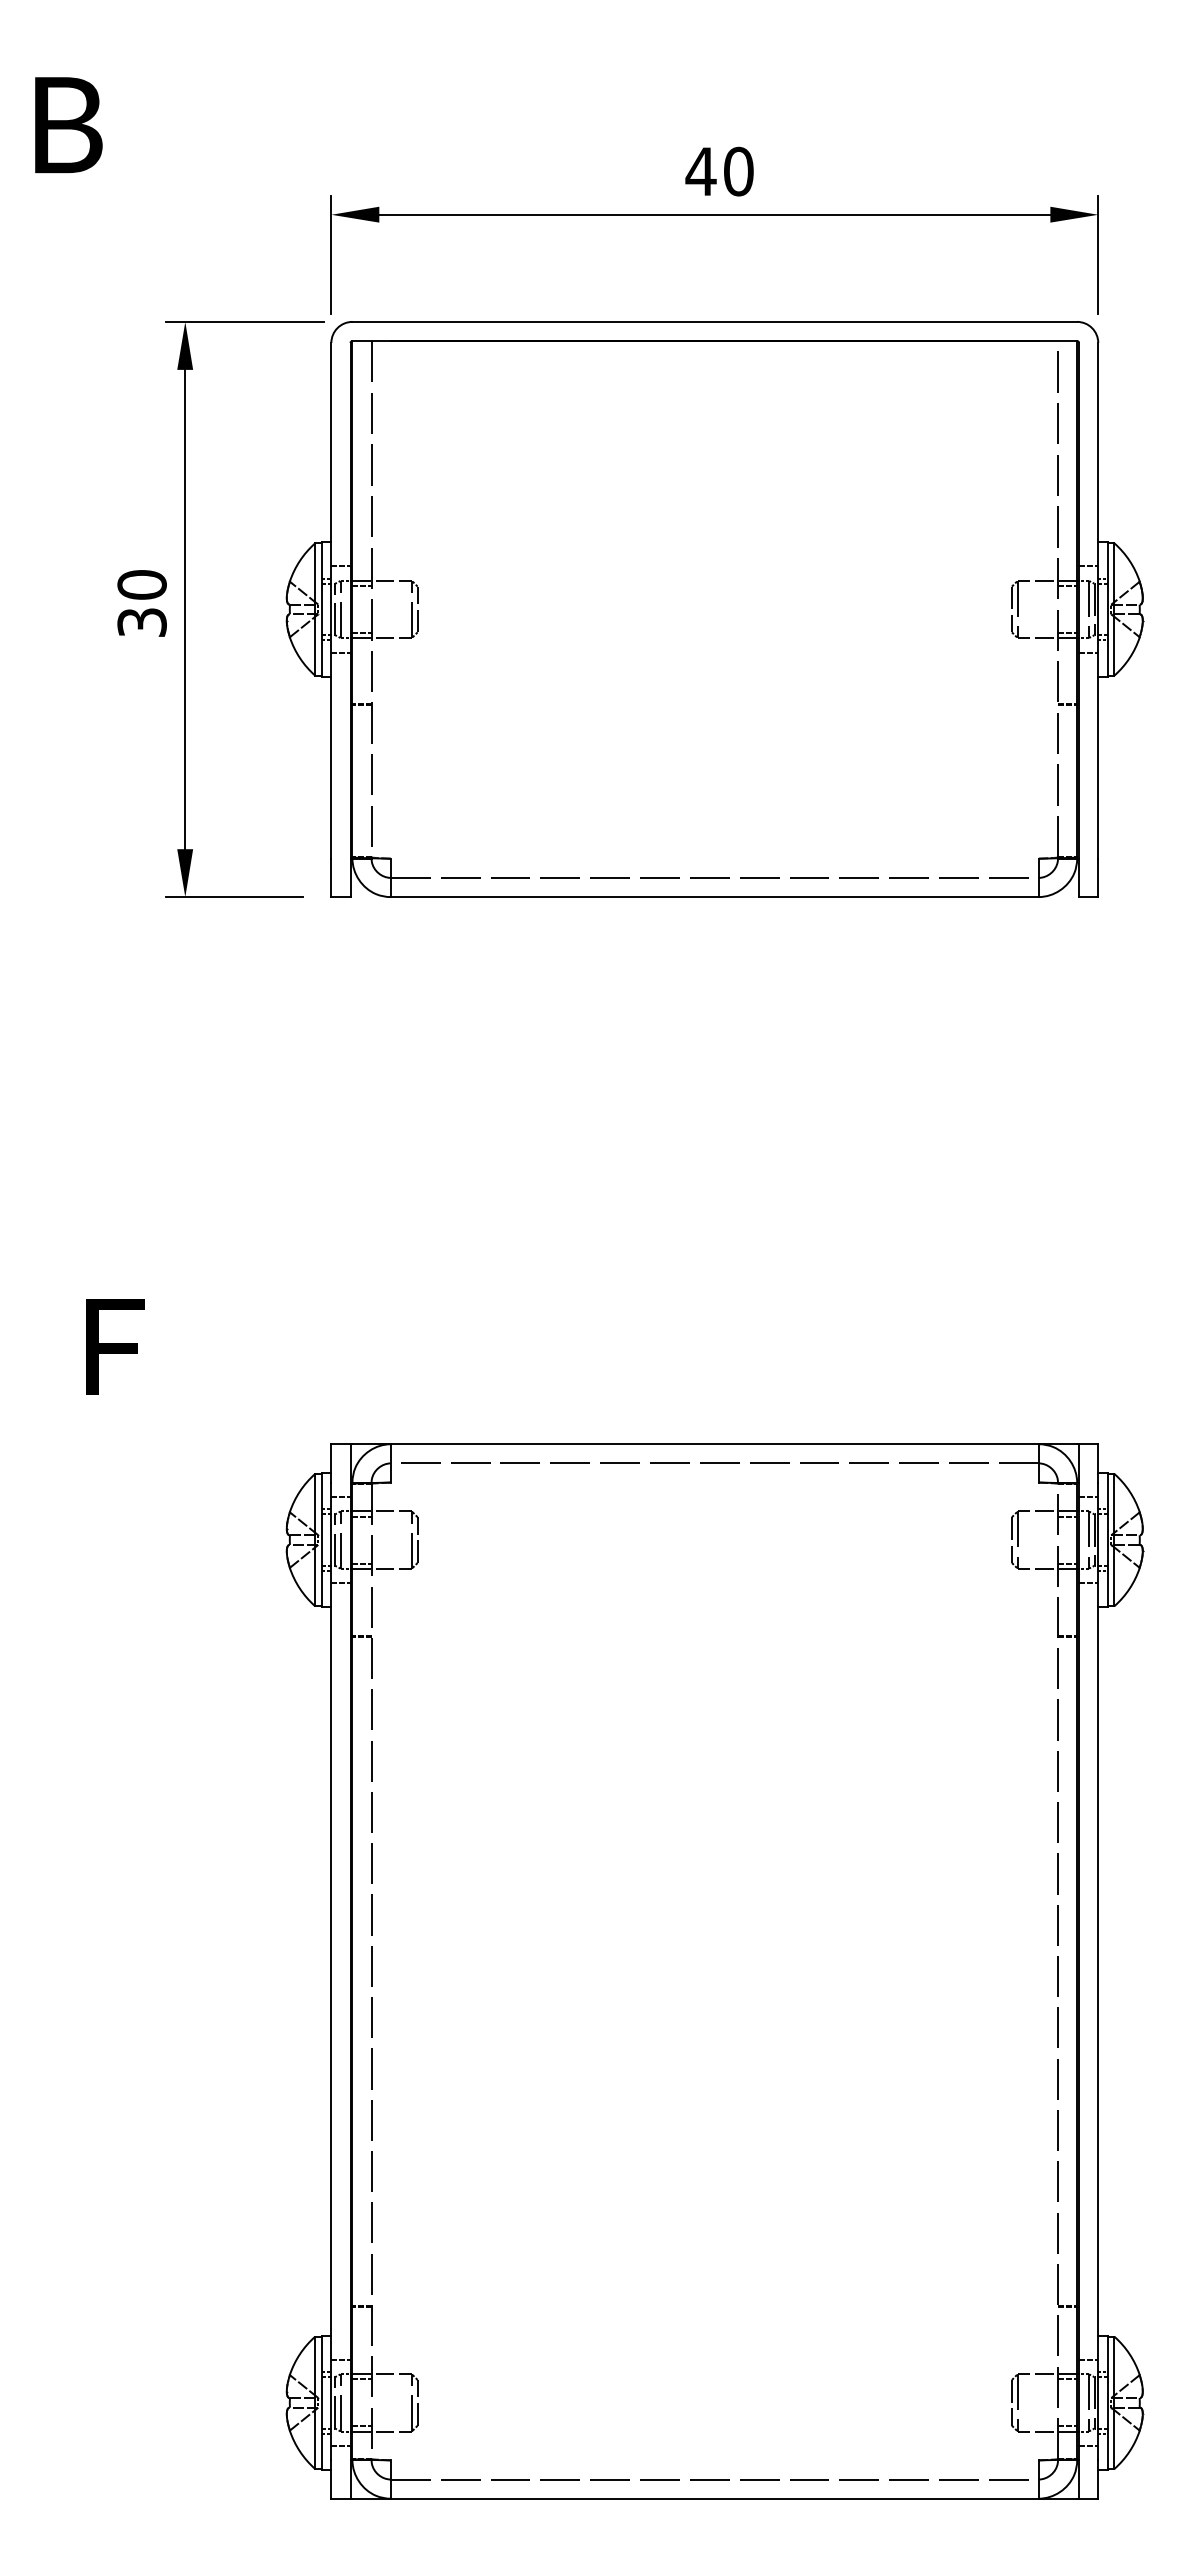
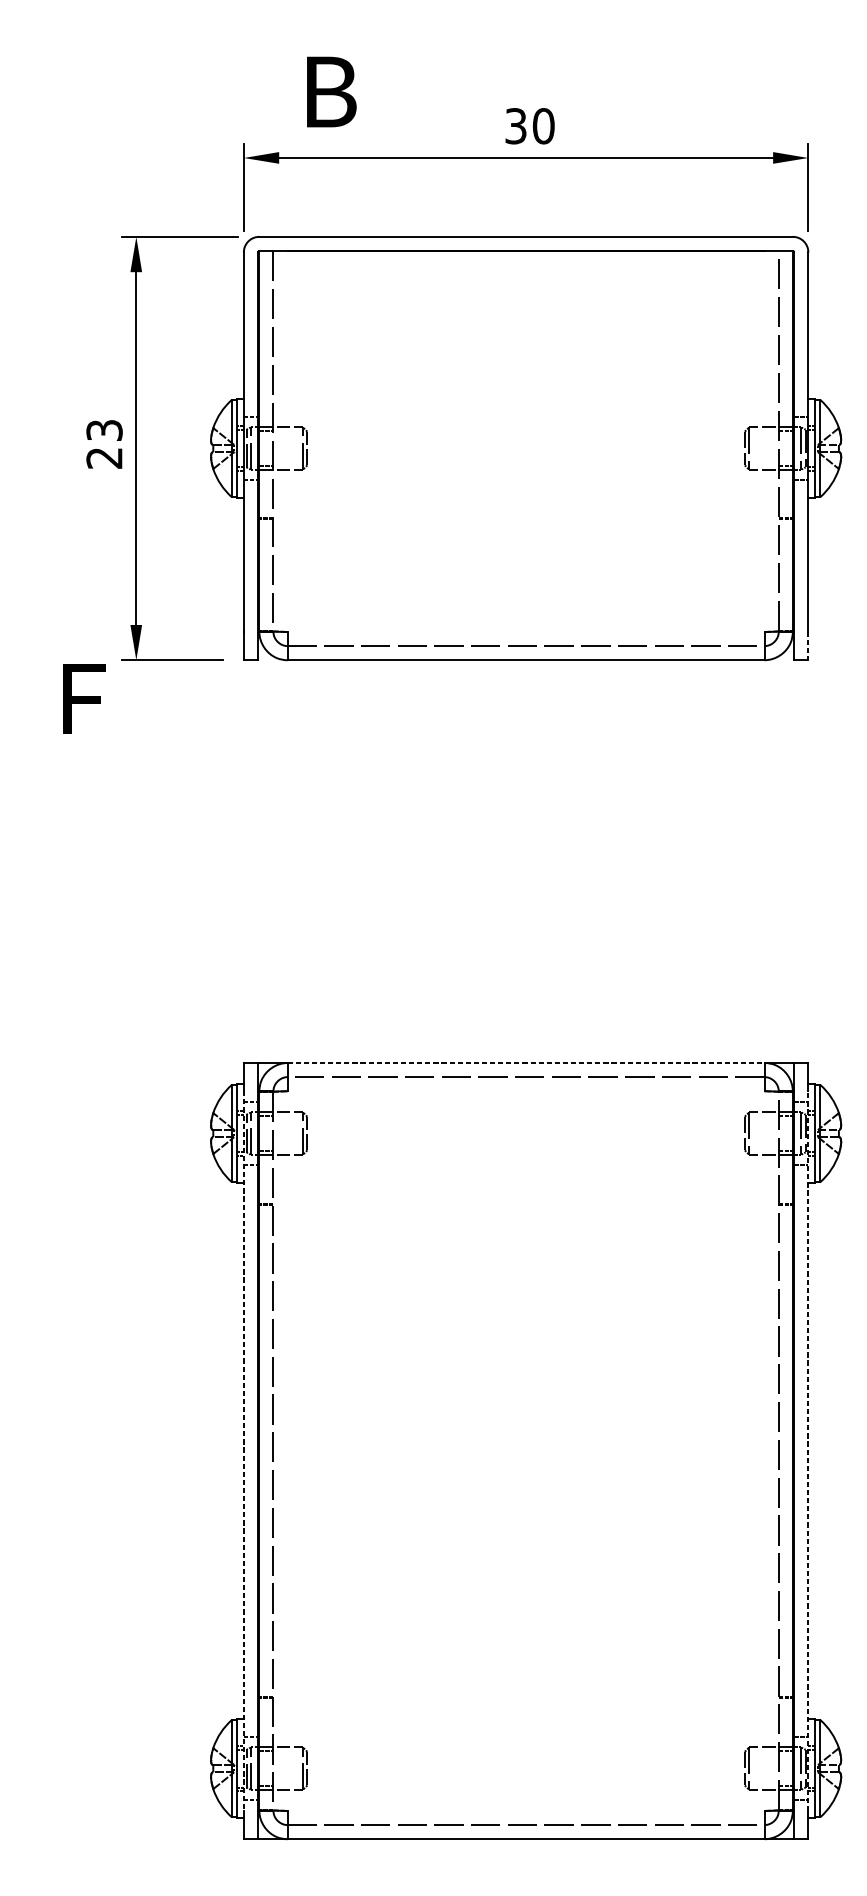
text: (68, 125) -> (331, 92), moved
text: (700, 171) -> (515, 126), 40 -> 30
text: (141, 603) -> (104, 444), 30 -> 23
line: (1098, 878) -> (808, 646), solid -> dashed
text: (115, 1346) -> (84, 698), moved
line: (715, 1444) -> (526, 1063), solid -> dashed
line: (331, 1971) -> (243, 1451), solid -> dashed
line: (1098, 1971) -> (808, 1451), solid -> dashed

